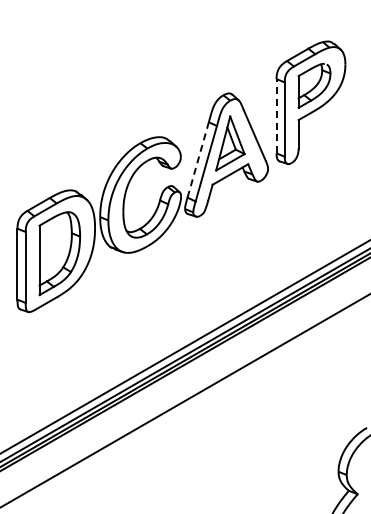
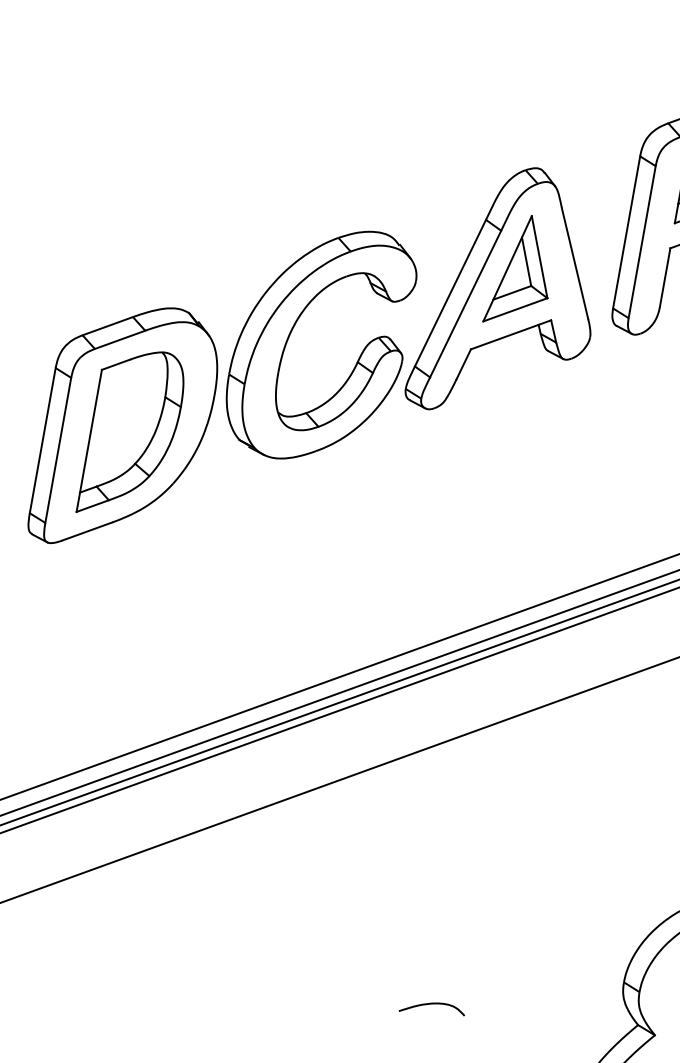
line: (276, 115) -> (626, 230), dashed -> solid
line: (198, 159) -> (451, 292), dashed -> solid
curve: (250, 498) -> (434, 1004), added

